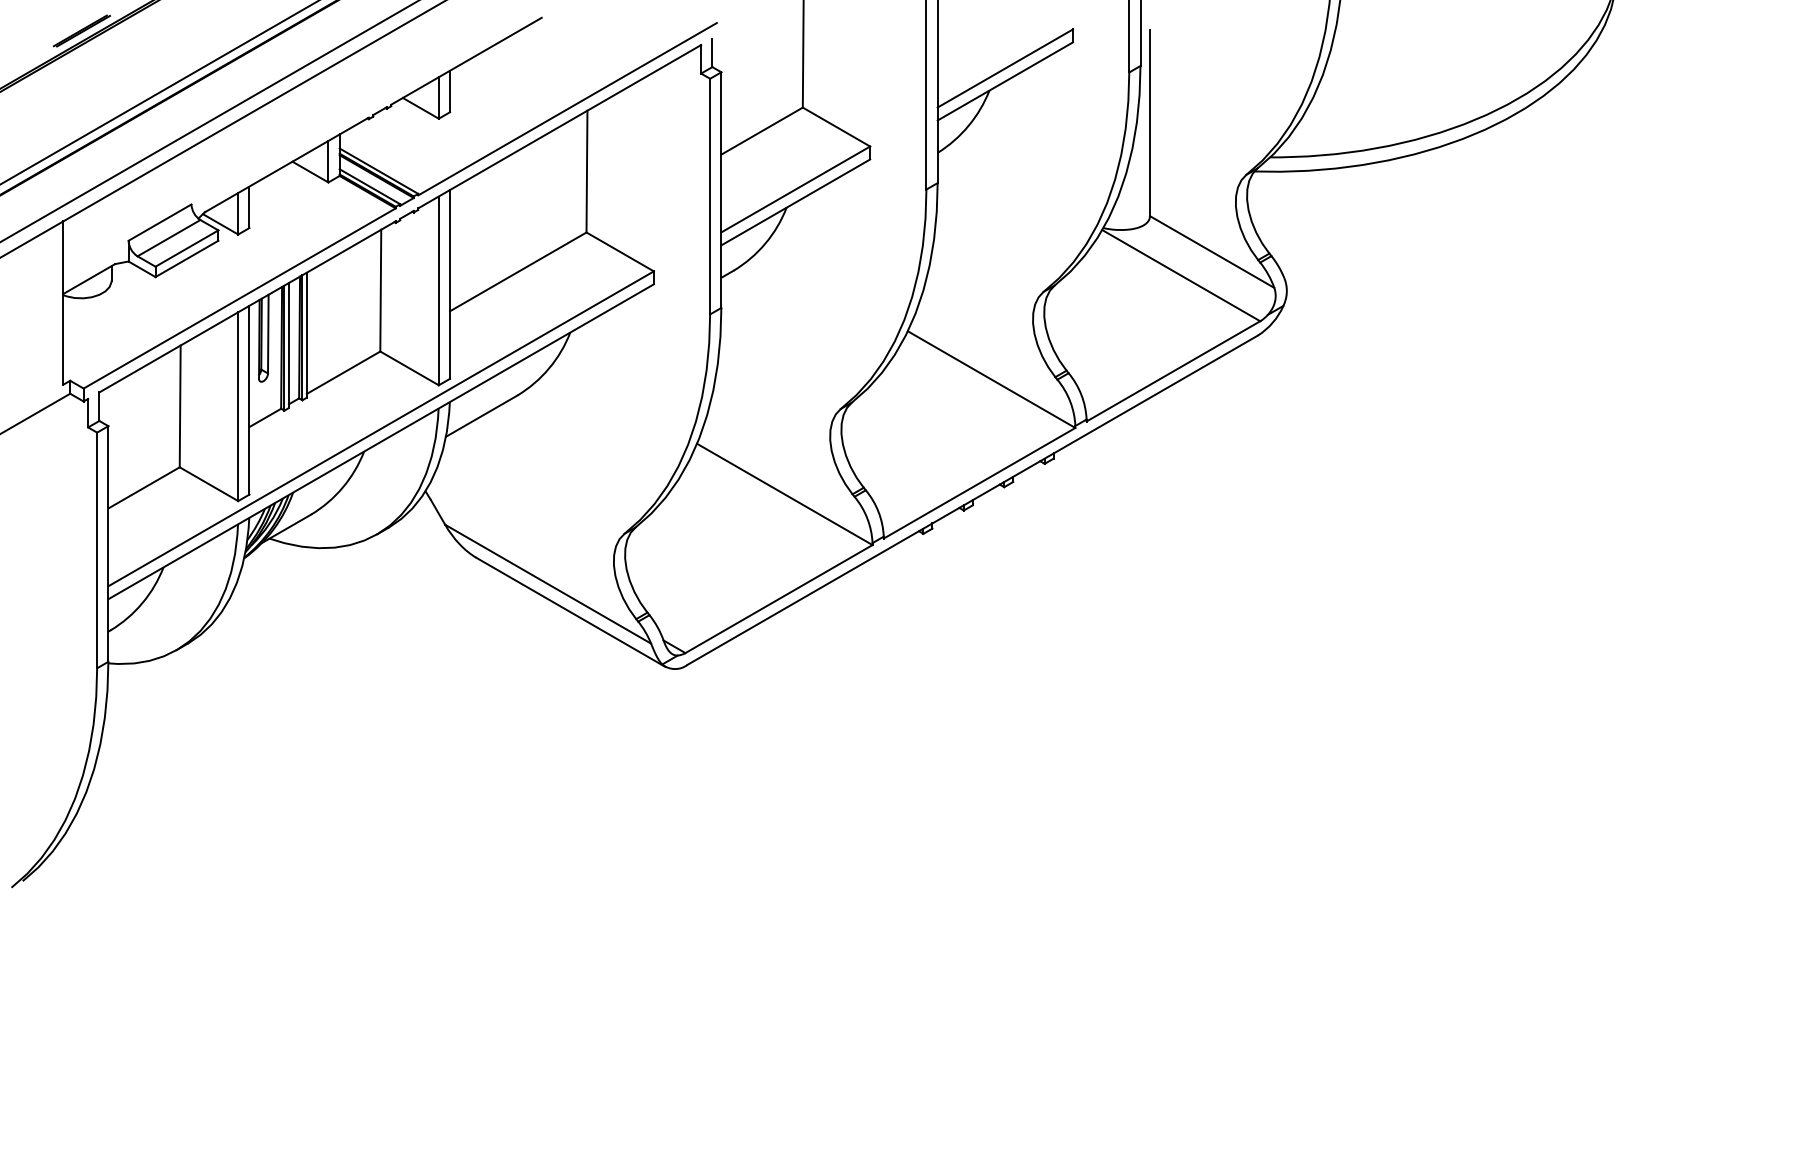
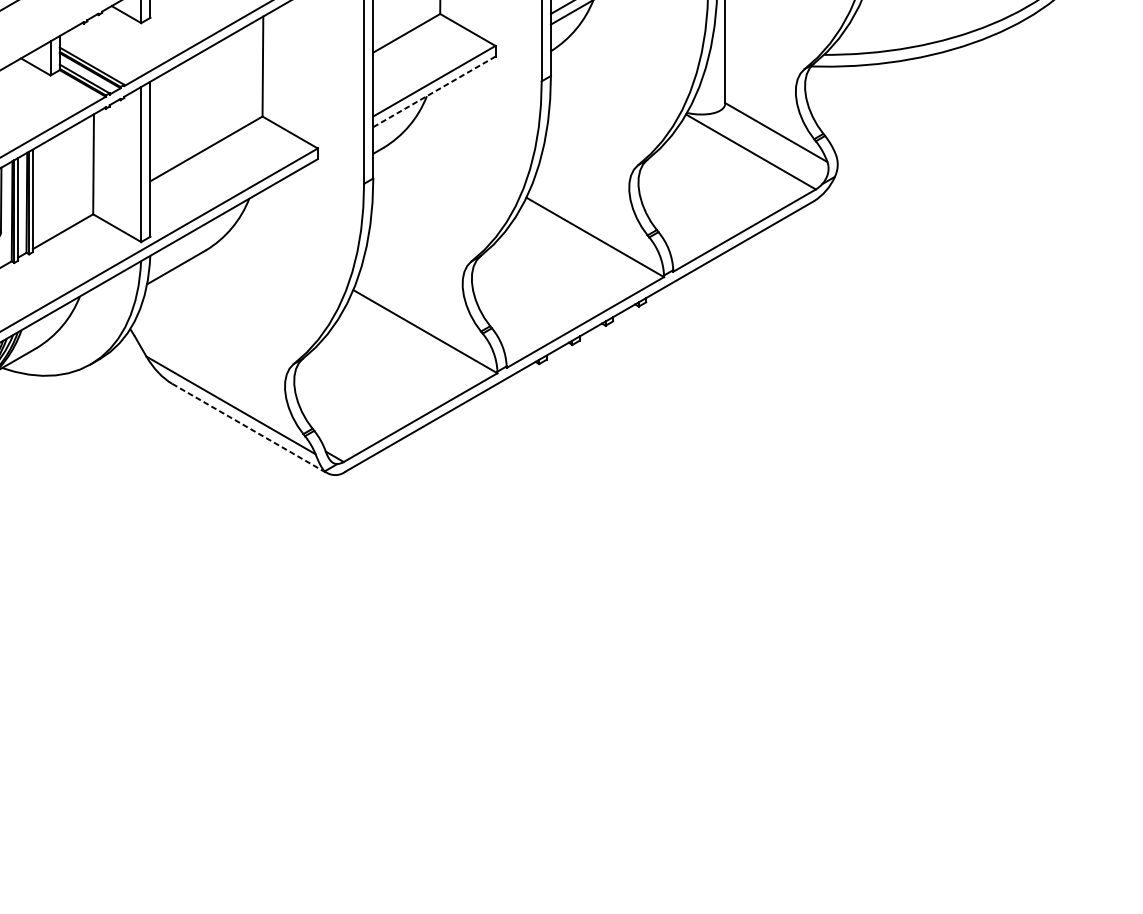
line: (795, 202) -> (434, 91), solid -> dashed
line: (571, 612) -> (250, 428), solid -> dashed

